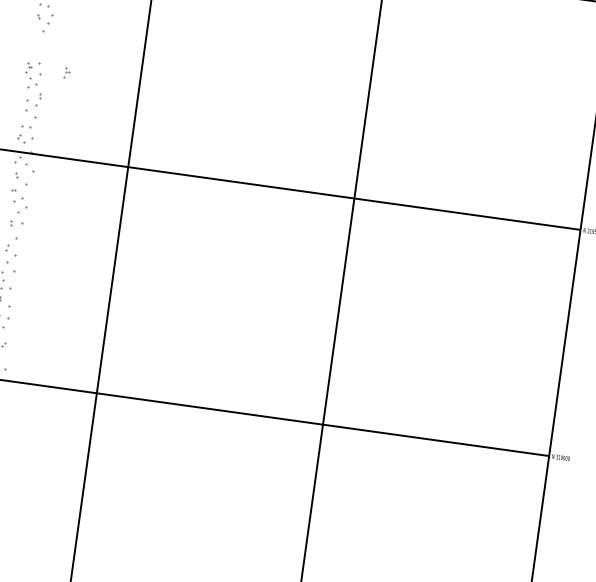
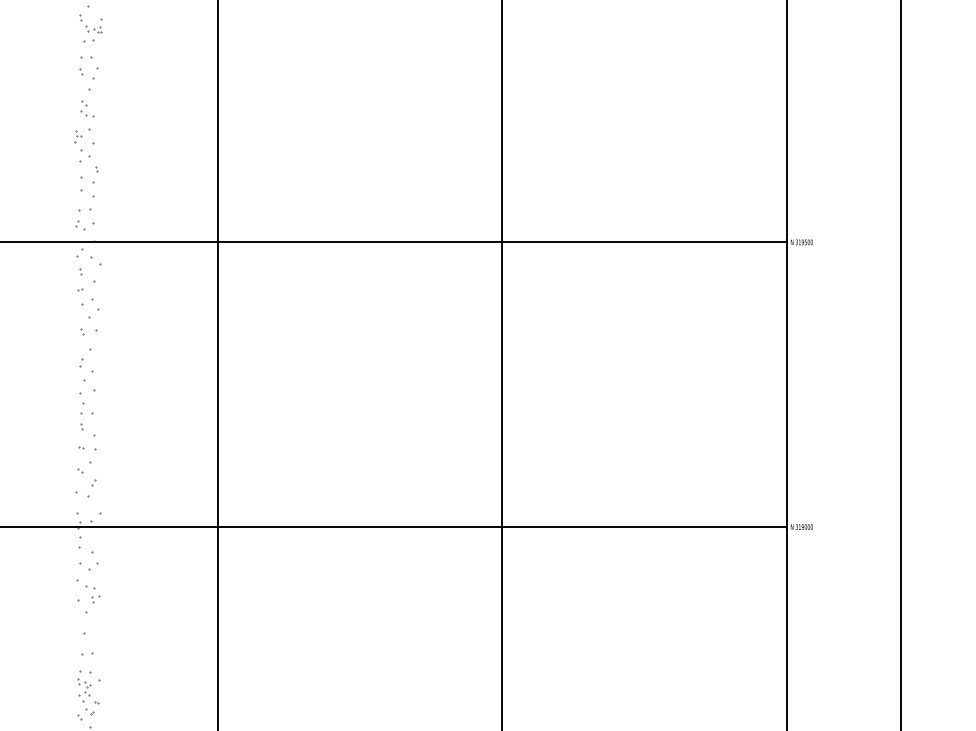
part: (39, 46) -> (87, 108), added
part: (66, 72) -> (125, 136), removed

